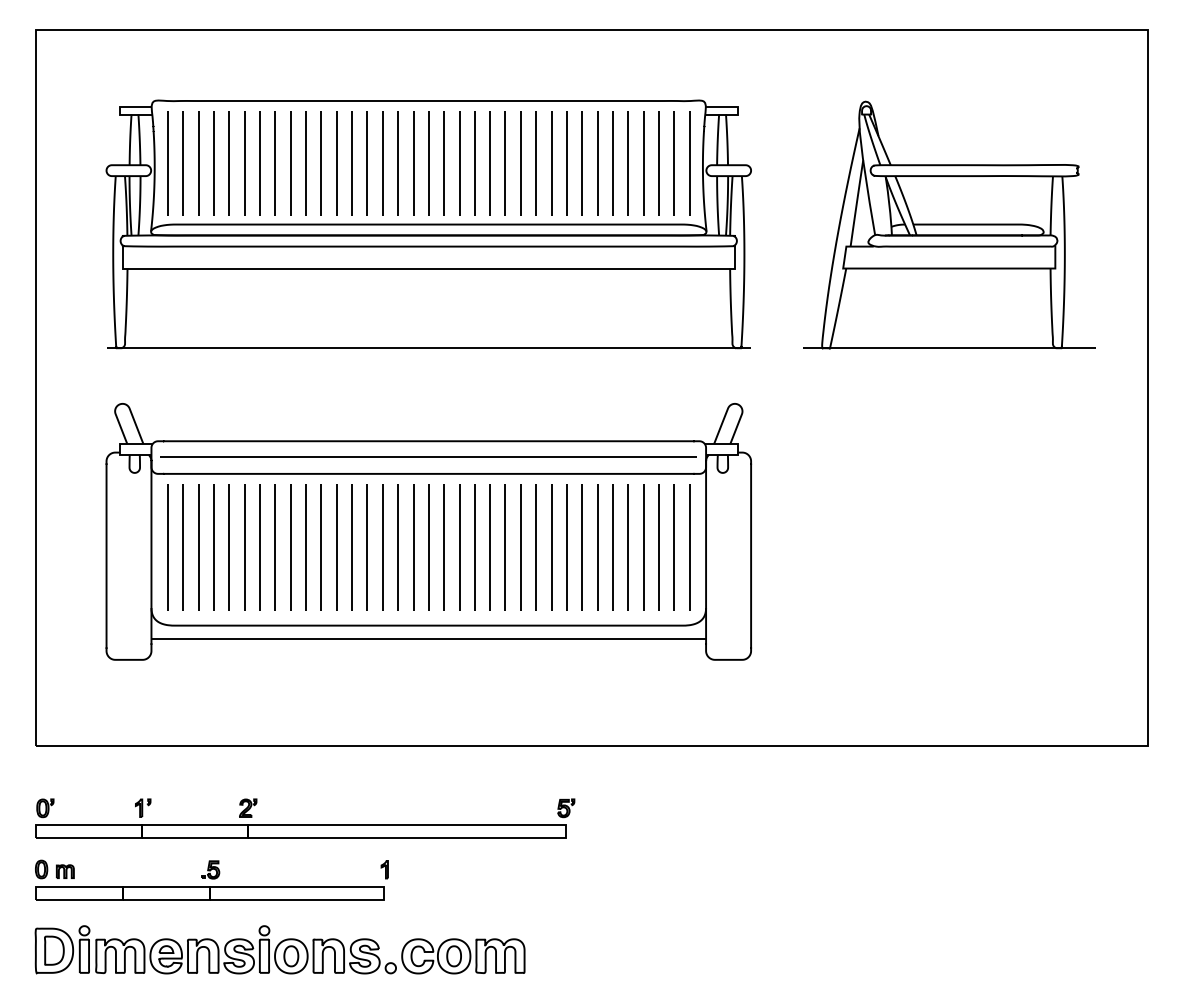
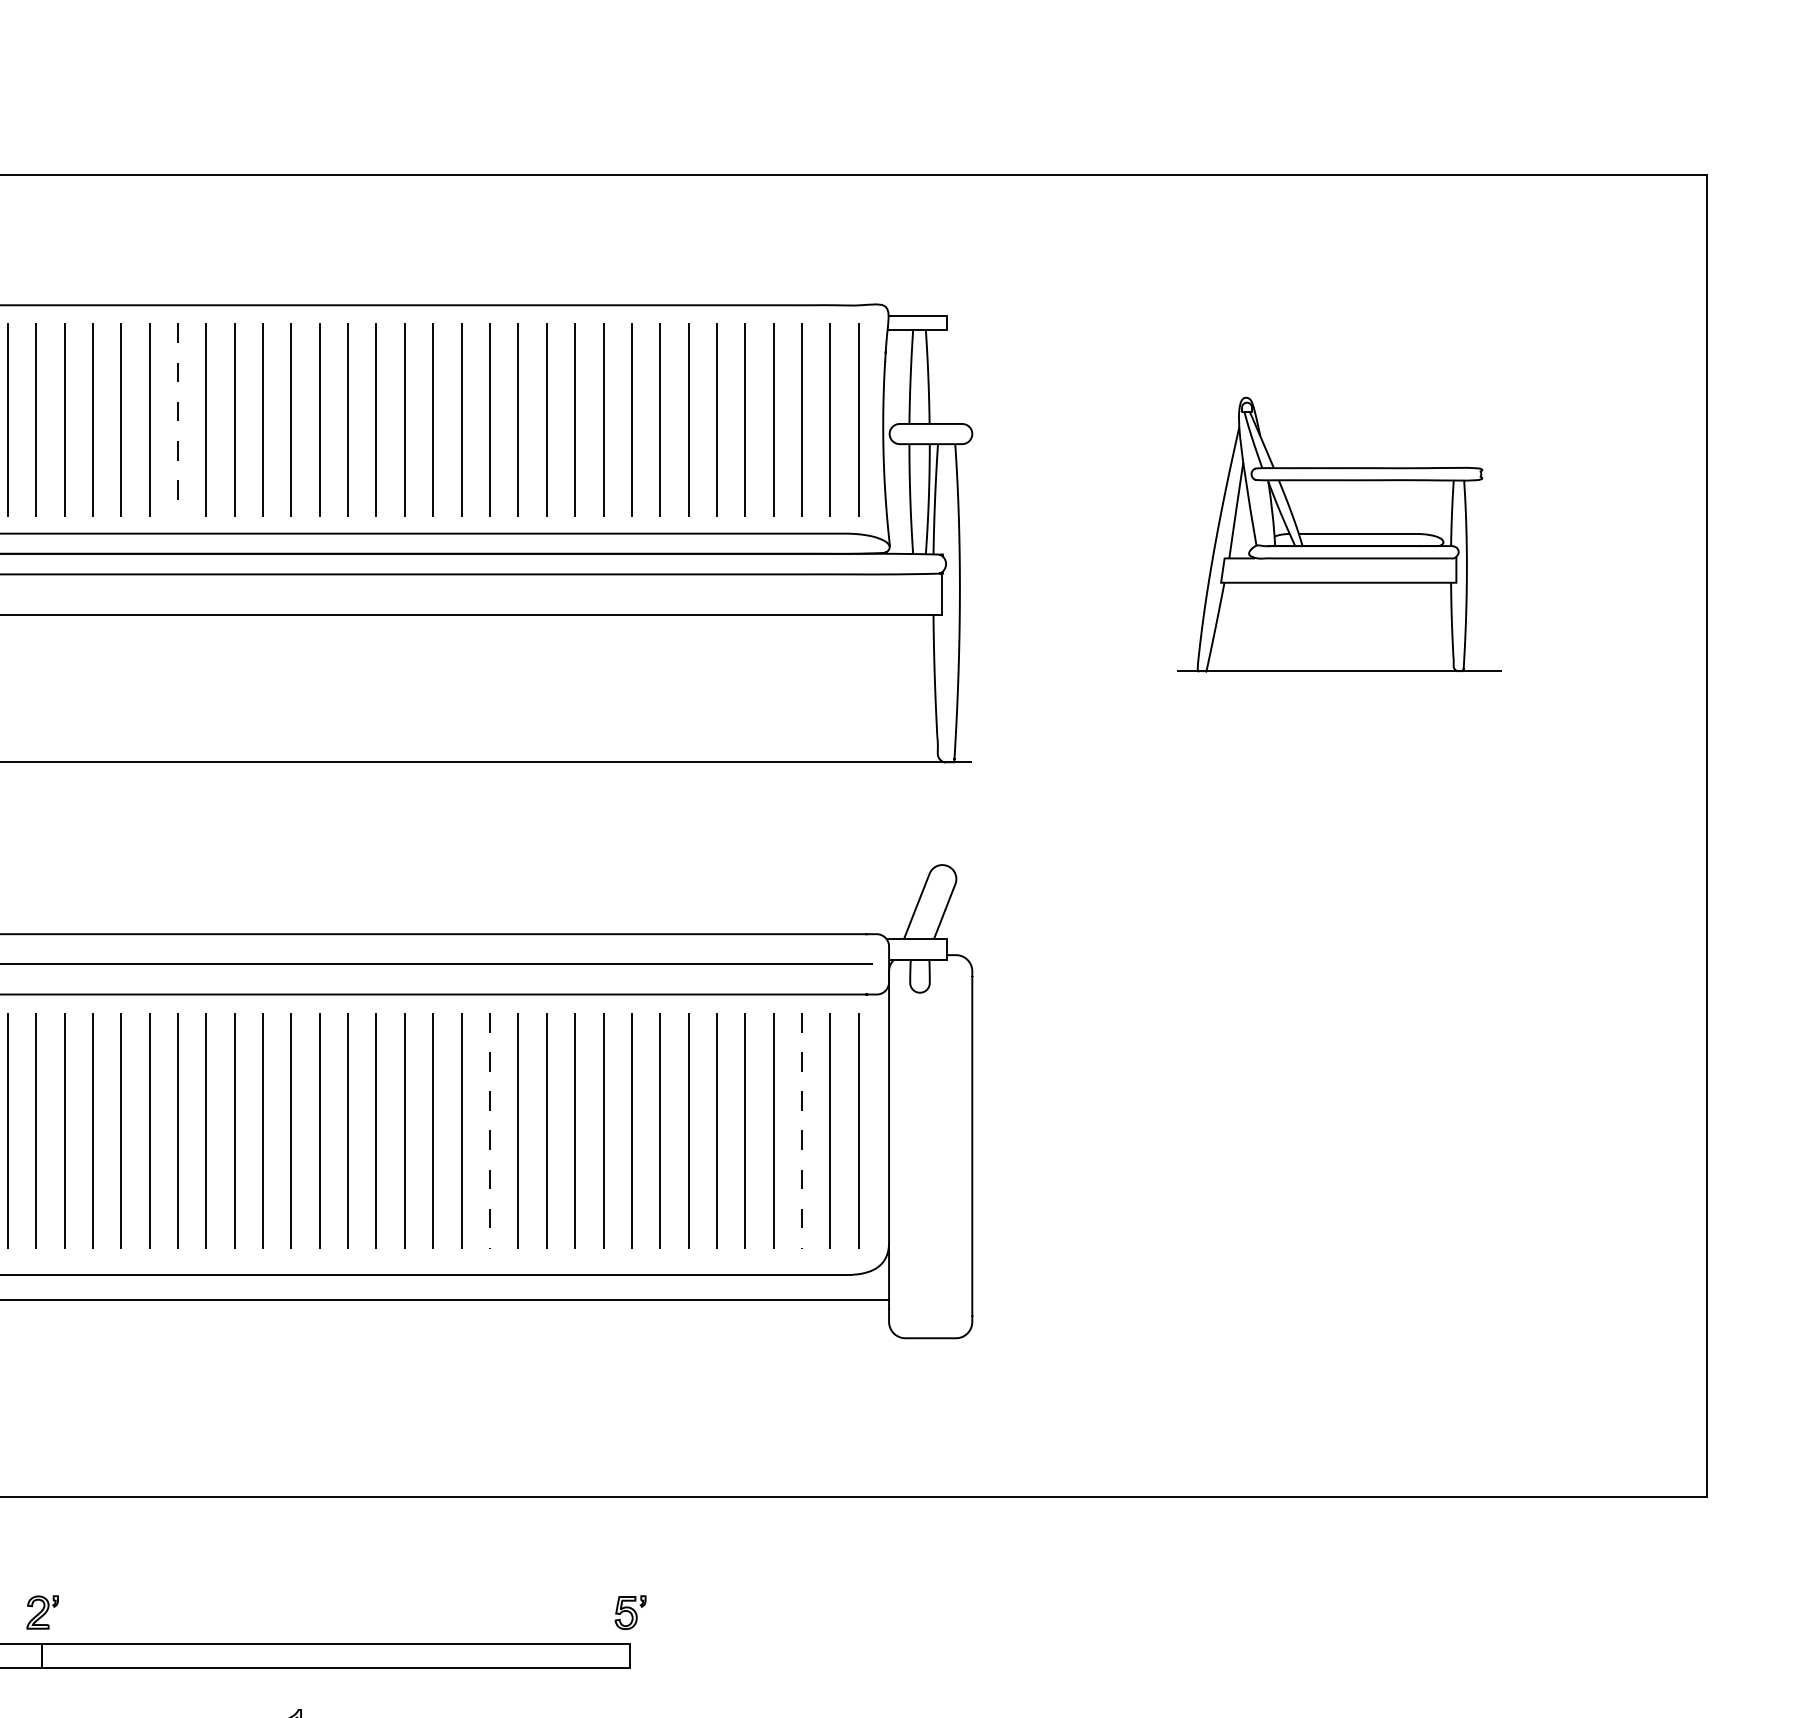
line: (321, 163) -> (178, 420), solid -> dashed
part: (949, 224) -> (1338, 533), size x0.6
line: (490, 547) -> (490, 1130), solid -> dashed
line: (658, 547) -> (801, 1130), solid -> dashed

